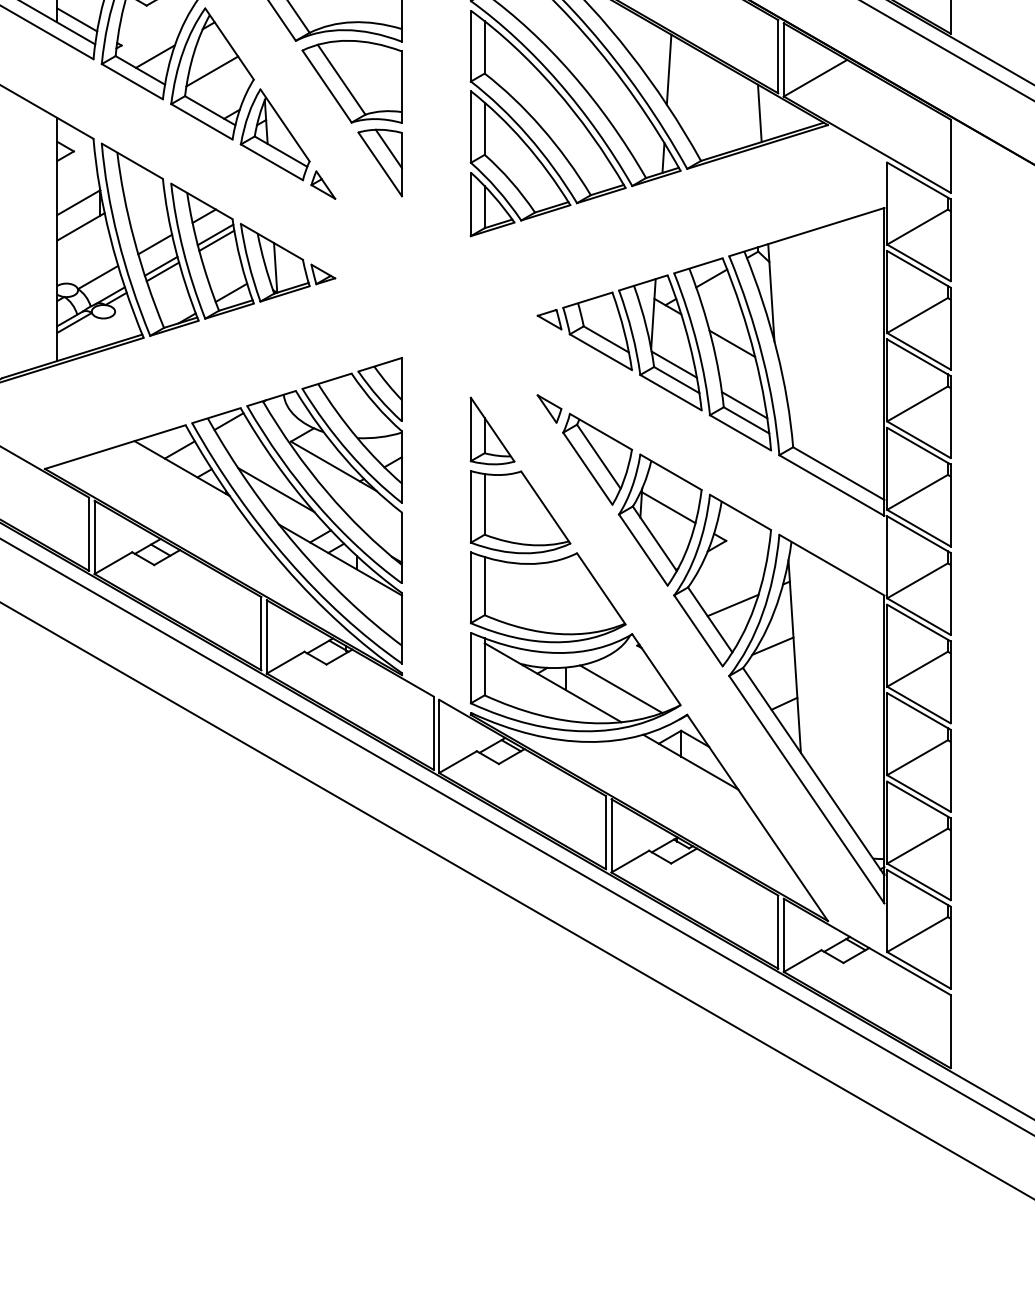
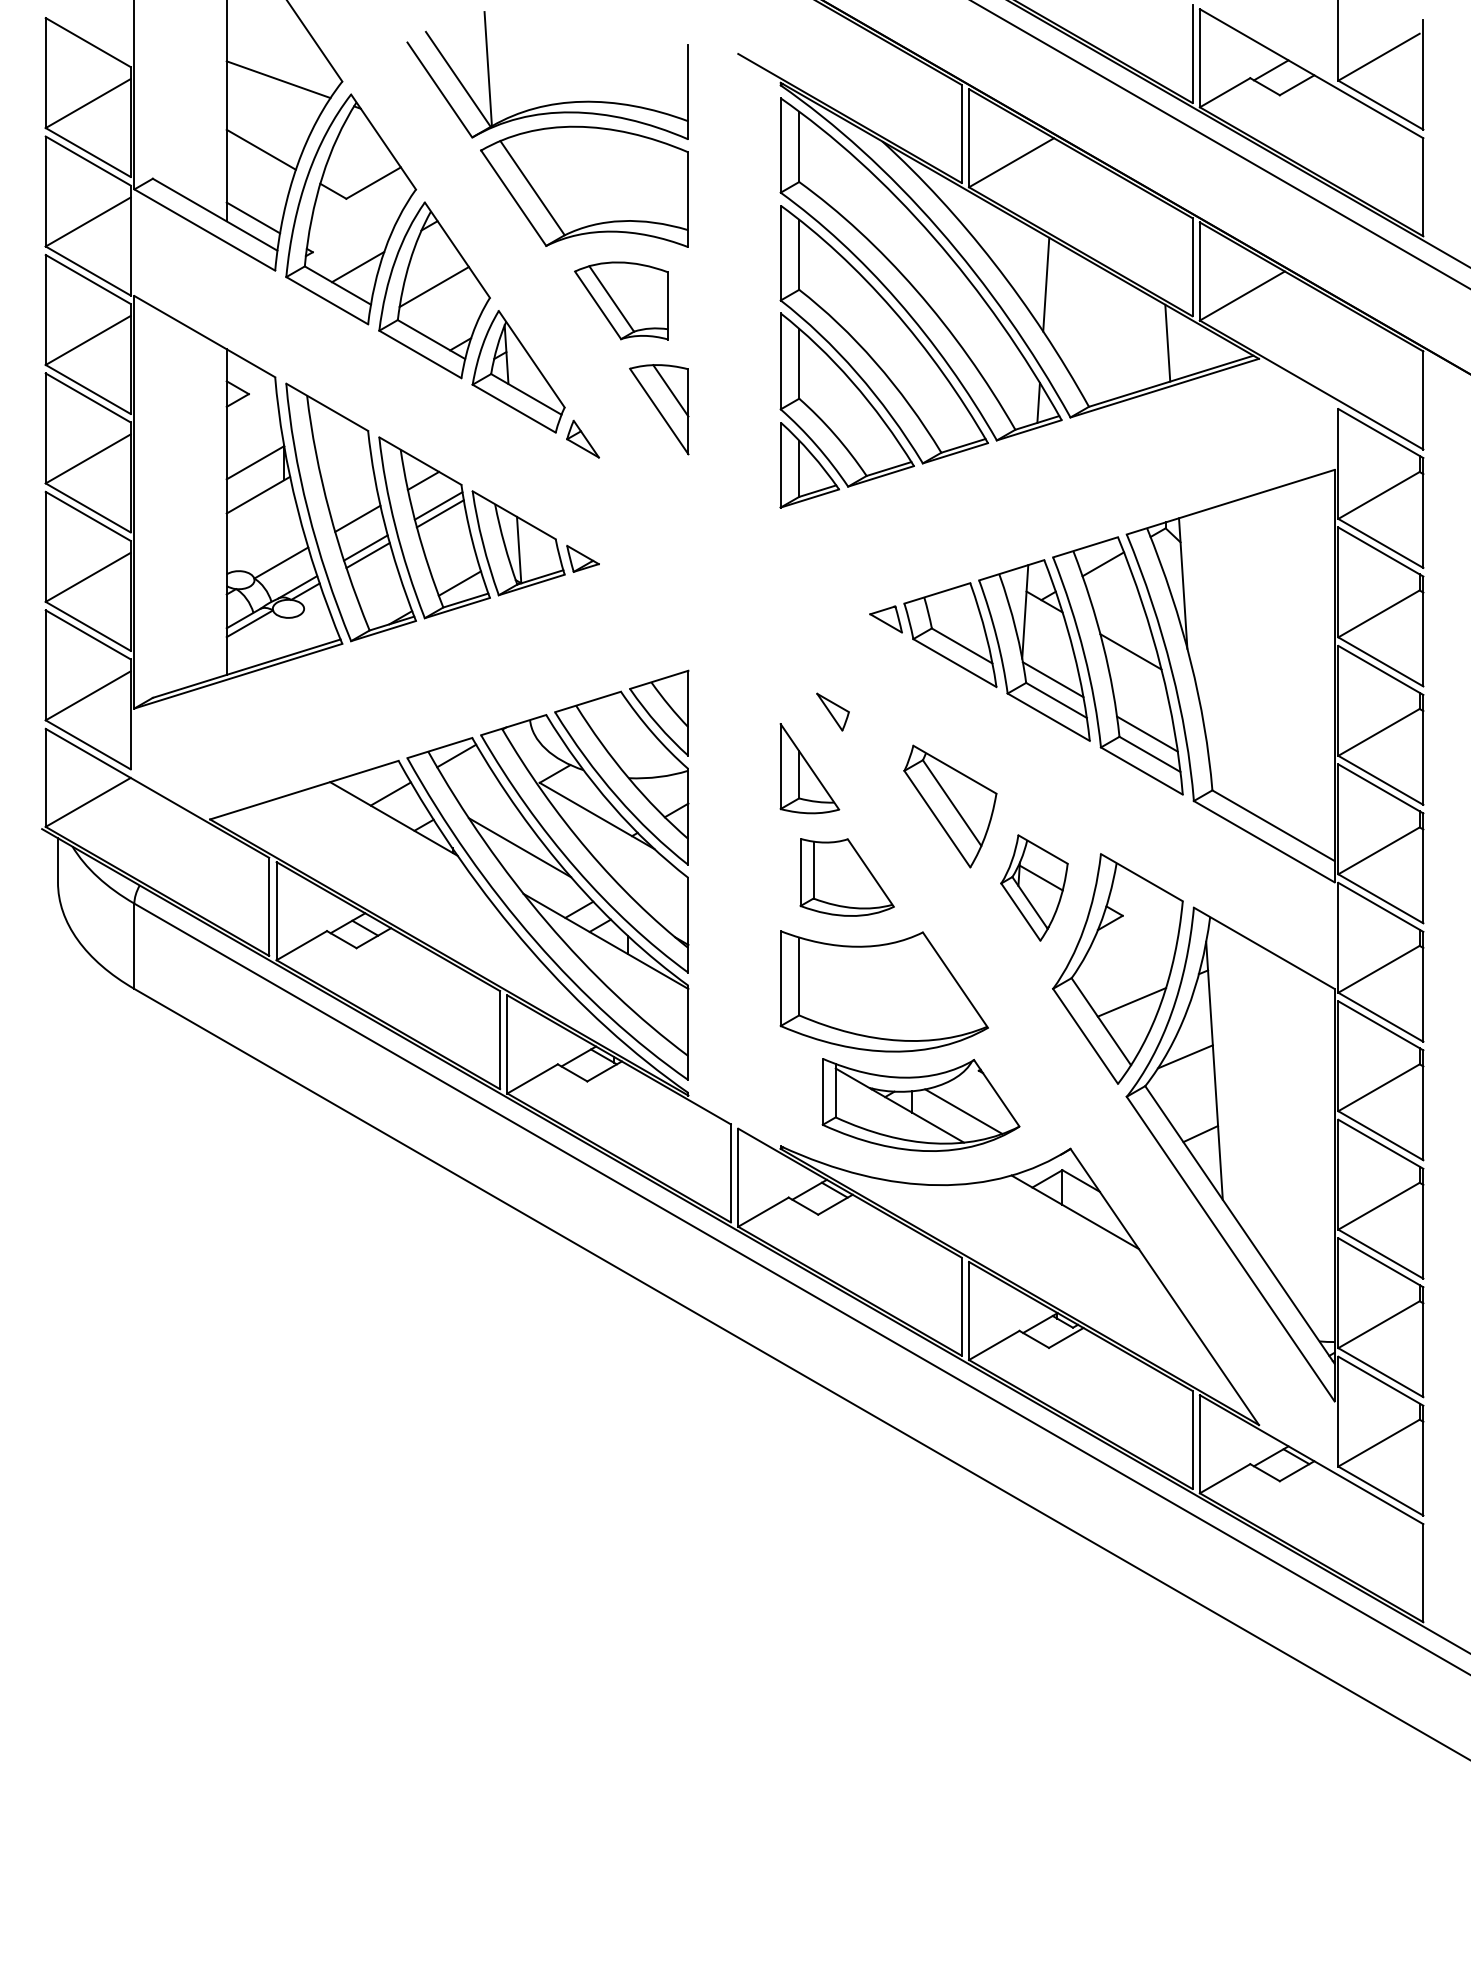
part: (352, 81) -> (621, 300), size x0.7
part: (549, 408) -> (832, 711), moved
part: (520, 512) -> (846, 877), size x0.7
part: (660, 519) -> (1034, 887), size x0.6
part: (575, 681) -> (920, 1104), size x0.7

